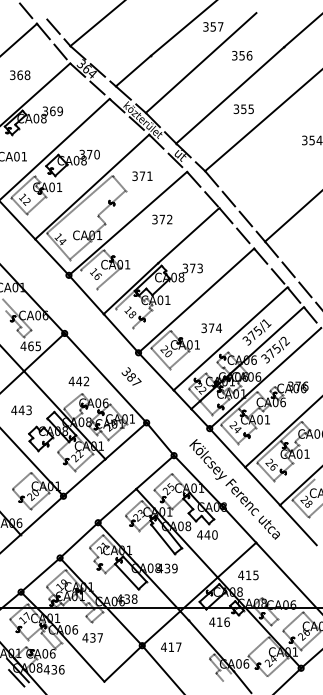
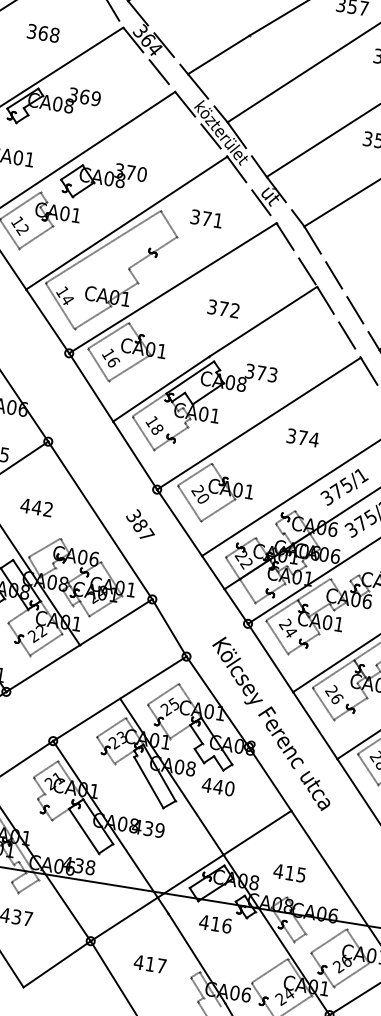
text: (162, 219) -> (223, 308), moved
line: (88, 279) -> (98, 364), added
line: (123, 318) -> (142, 433), added
text: (211, 328) -> (302, 438), moved
text: (78, 381) -> (35, 507), moved
text: (248, 575) -> (289, 873), moved
text: (171, 646) -> (150, 963), moved

